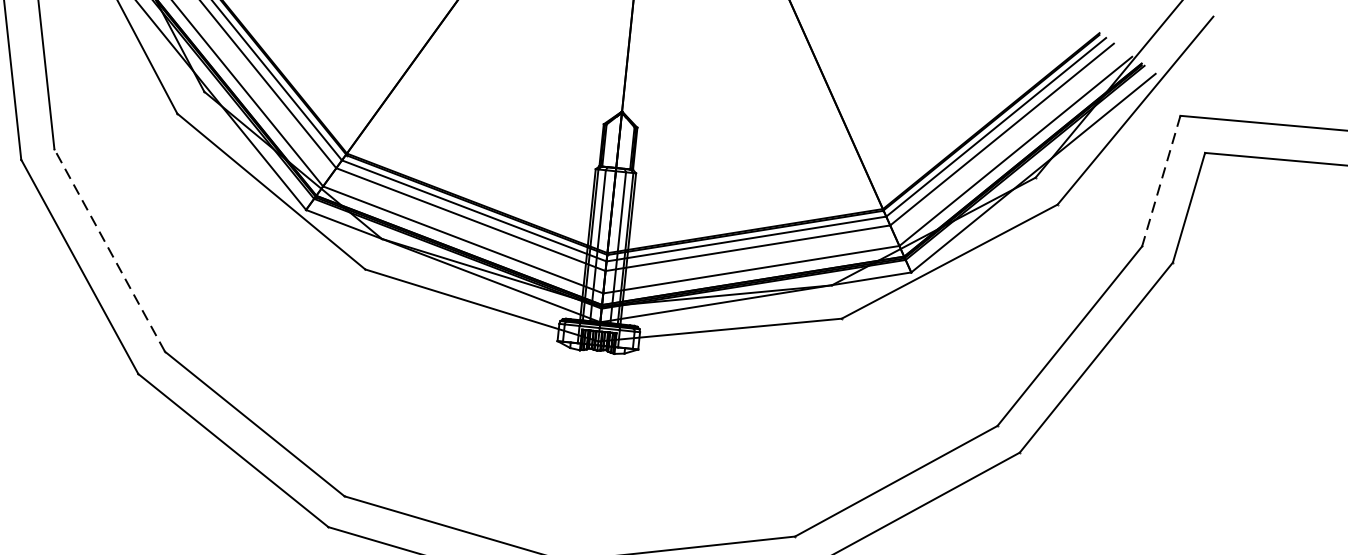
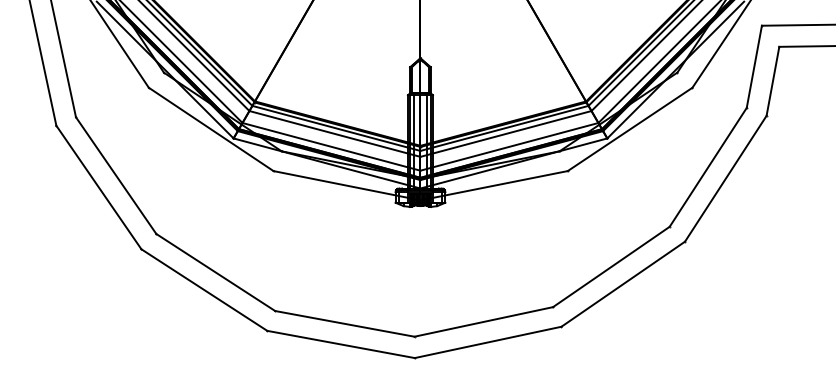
line: (1161, 180) -> (754, 66), dashed -> solid
line: (110, 250) -> (116, 175), dashed -> solid

